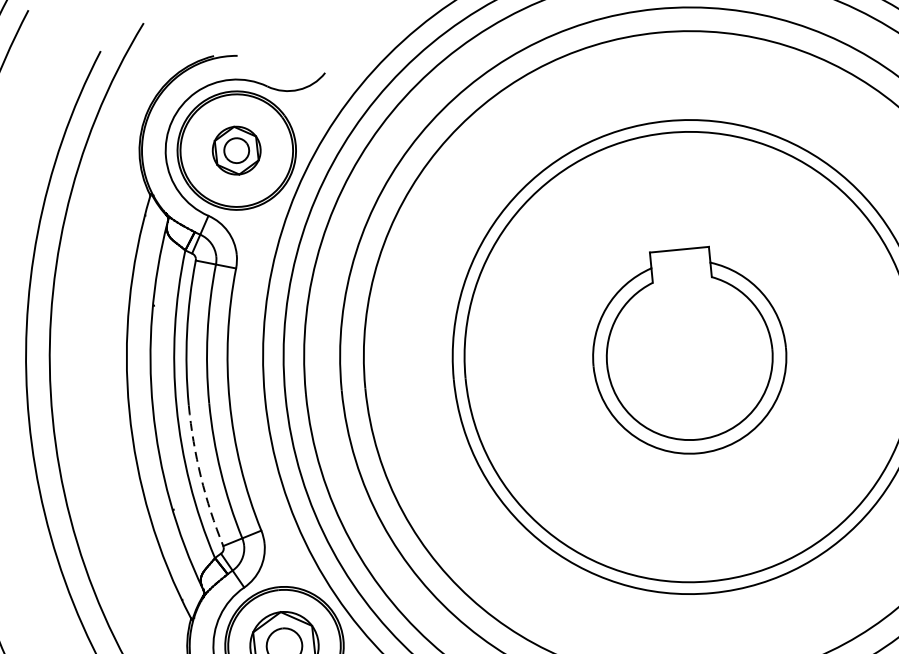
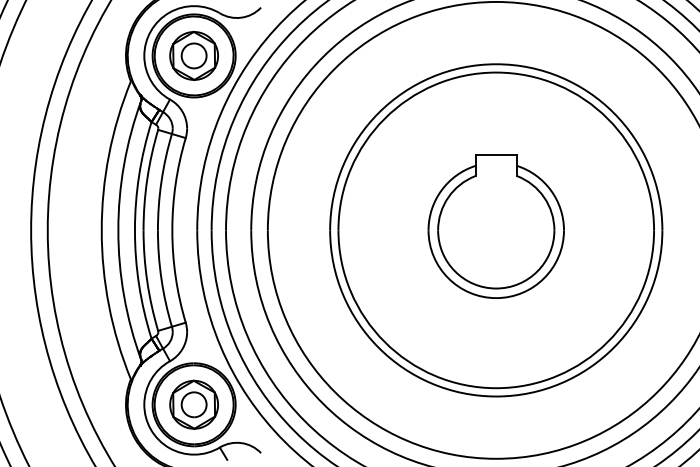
part: (235, 150) -> (193, 55), size x1.43
arc: (201, 477) -> (147, 281), dashed -> solid

